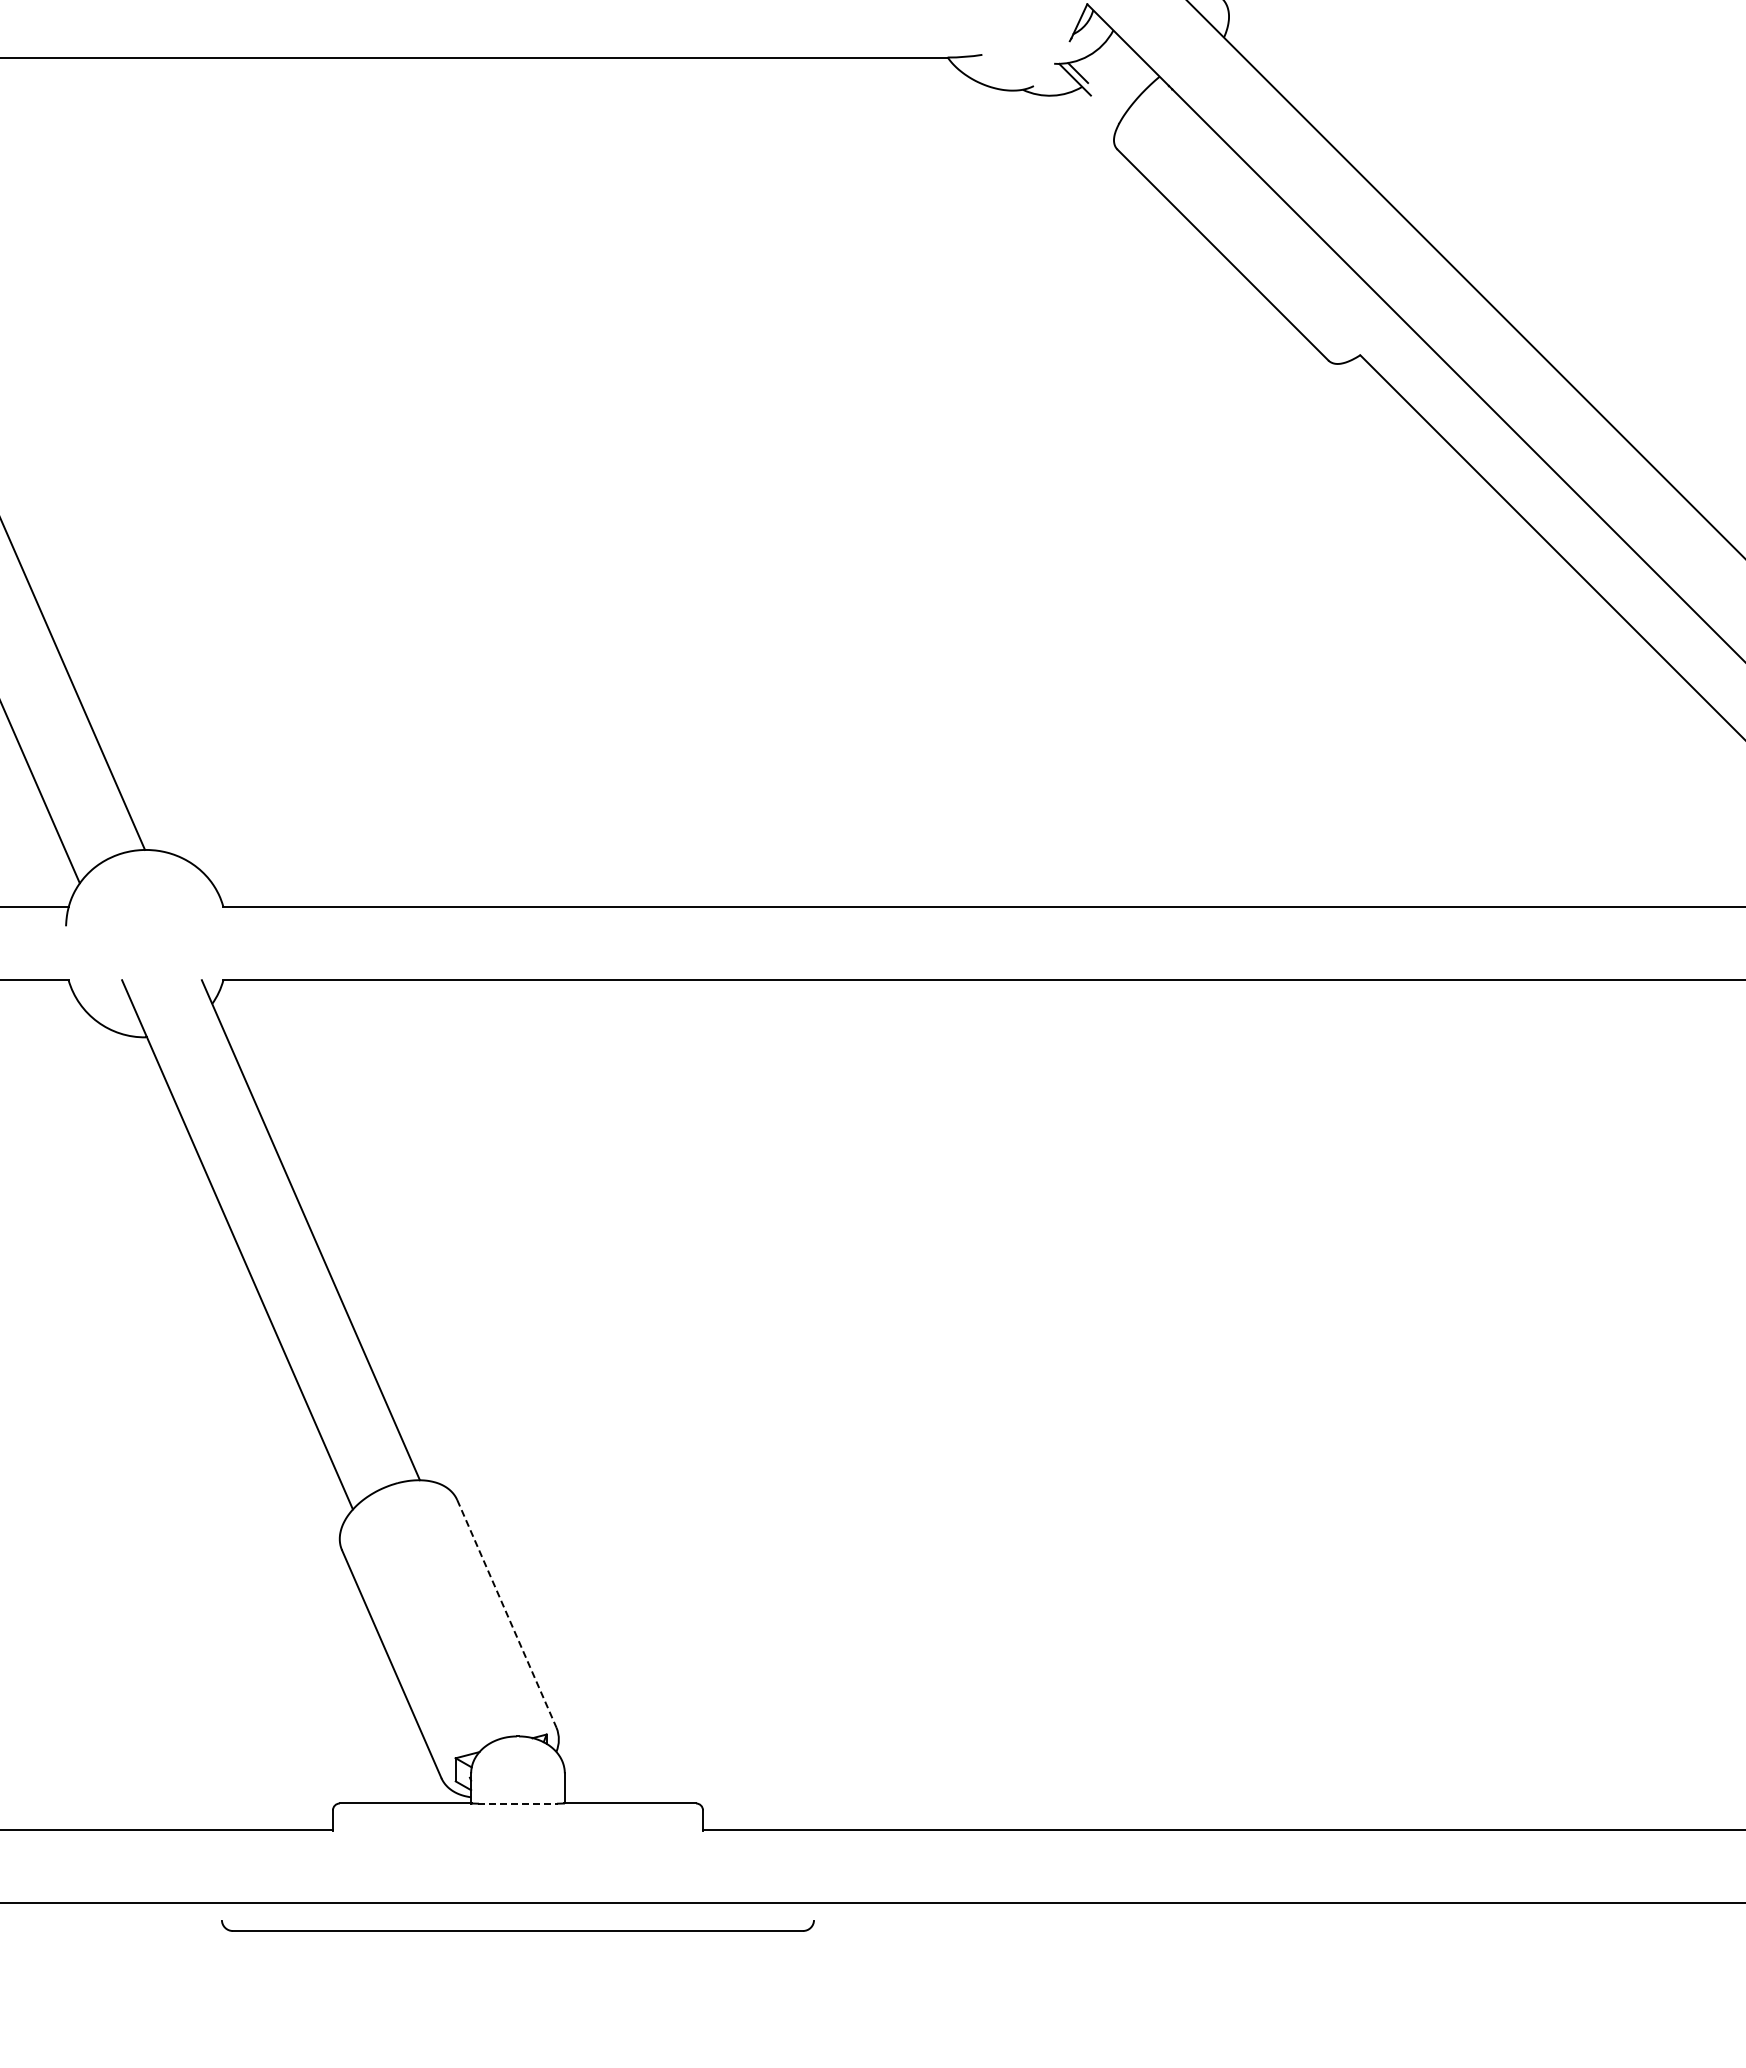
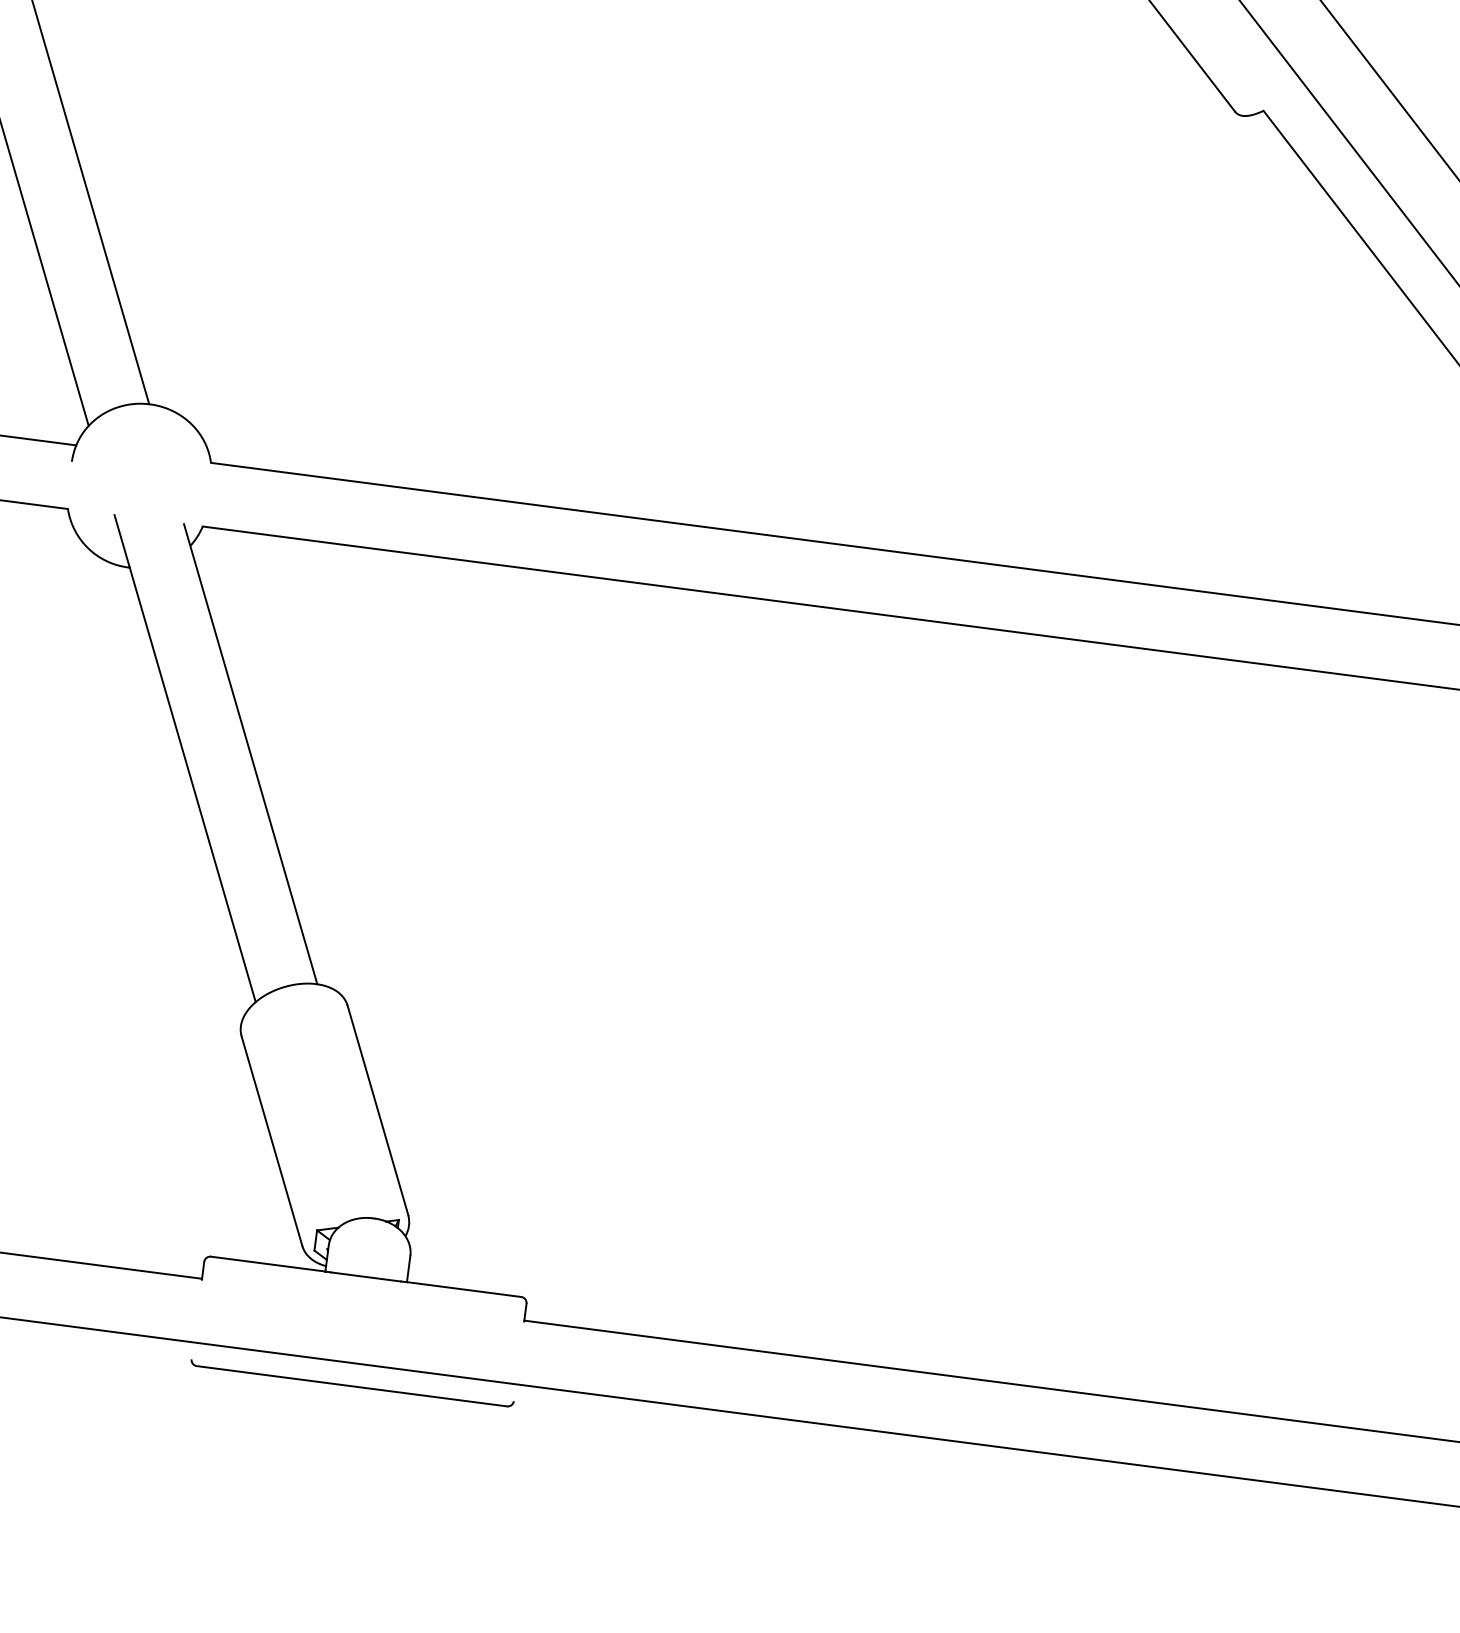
line: (507, 1614) -> (378, 1111), dashed -> solid
line: (517, 1803) -> (365, 1276), dashed -> solid
part: (517, 1925) -> (351, 1383), size x0.62

